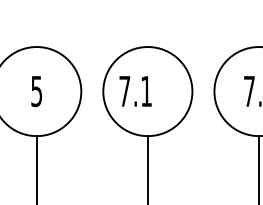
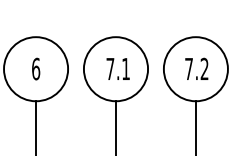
text: (37, 90) -> (36, 68), 5 -> 6
text: (134, 90) -> (117, 68), moved

